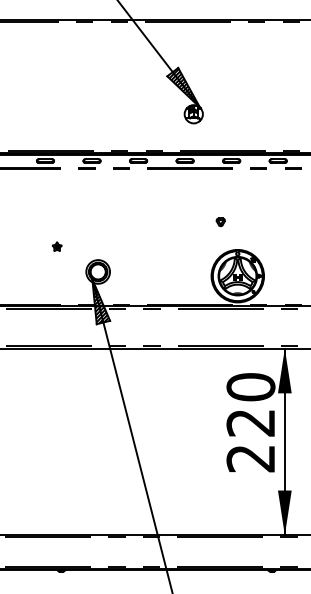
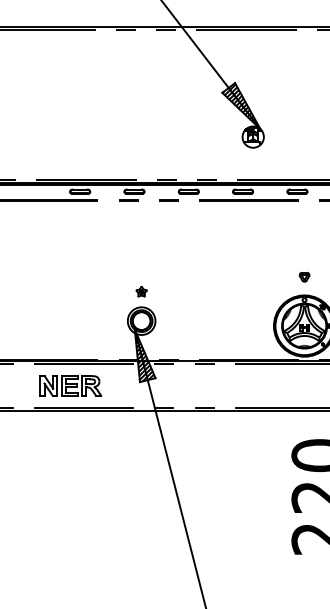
part: (220, 222) -> (304, 277), moved
part: (57, 246) -> (142, 291), moved
part: (37, 327) -> (70, 385), added

